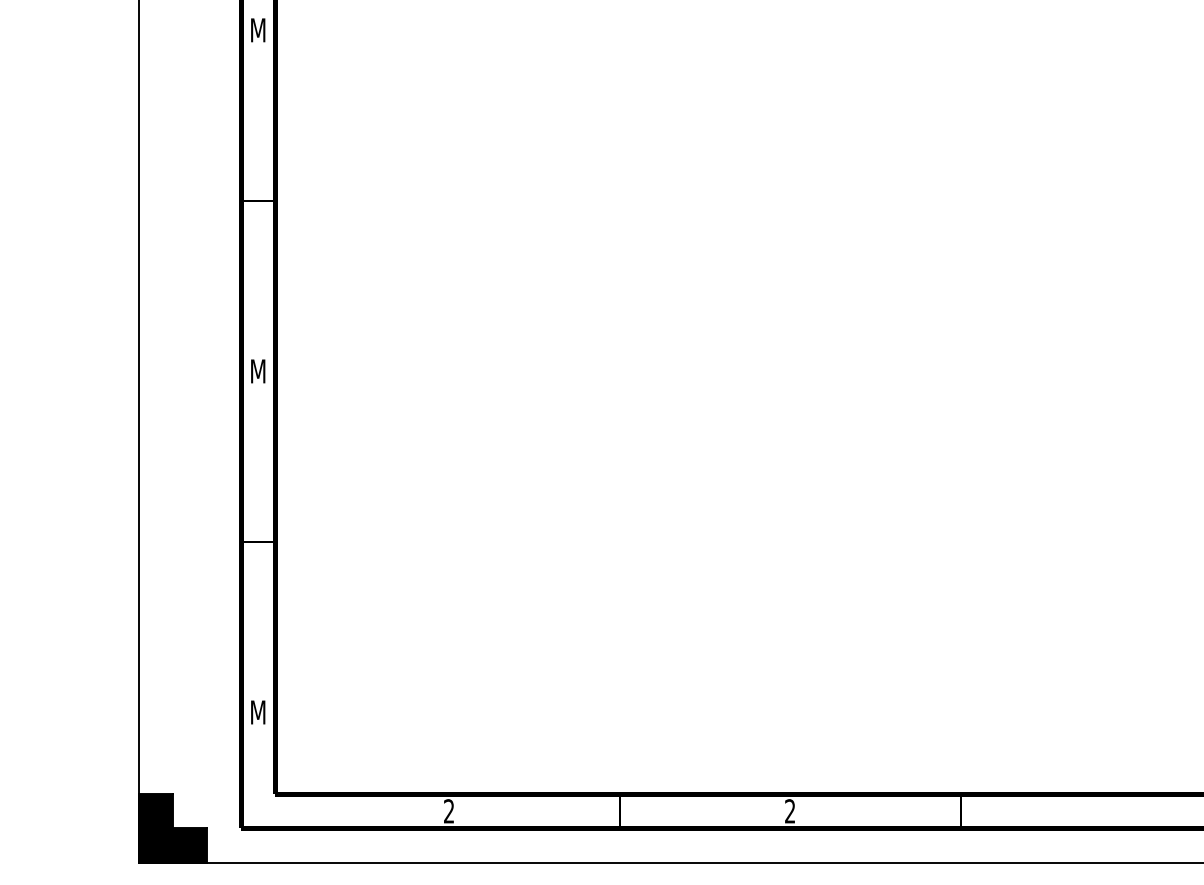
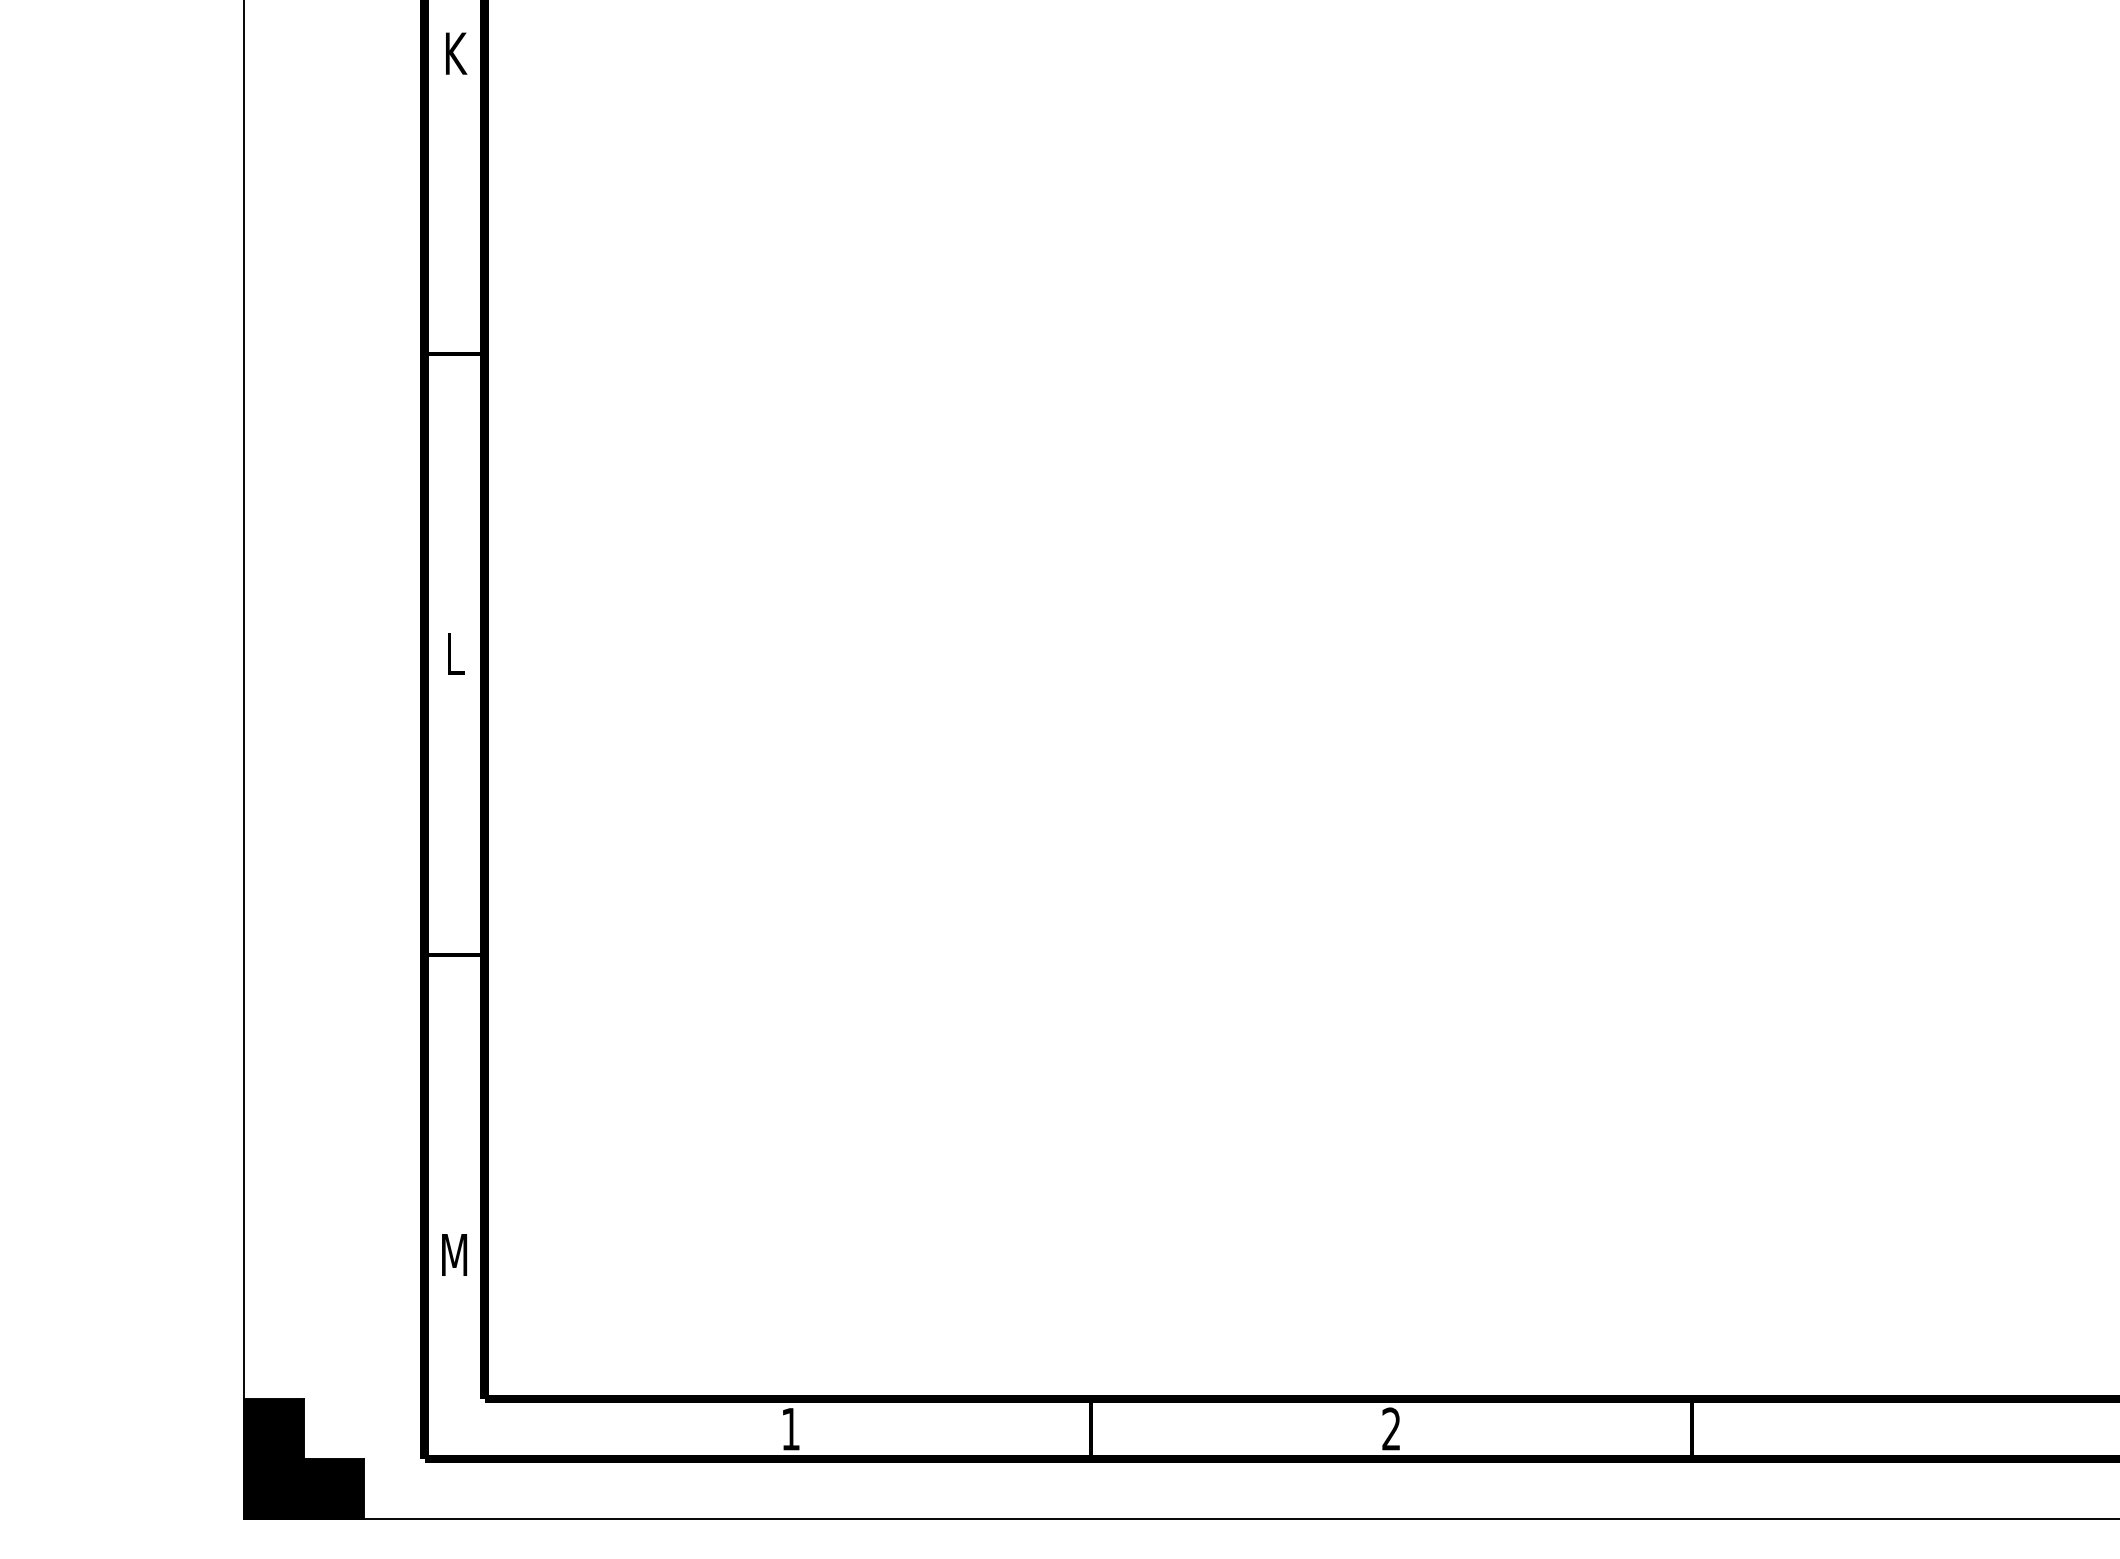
text: (258, 30) -> (455, 53), M -> K
text: (258, 371) -> (455, 654), M -> L
text: (448, 811) -> (789, 1429), 2 -> 1

